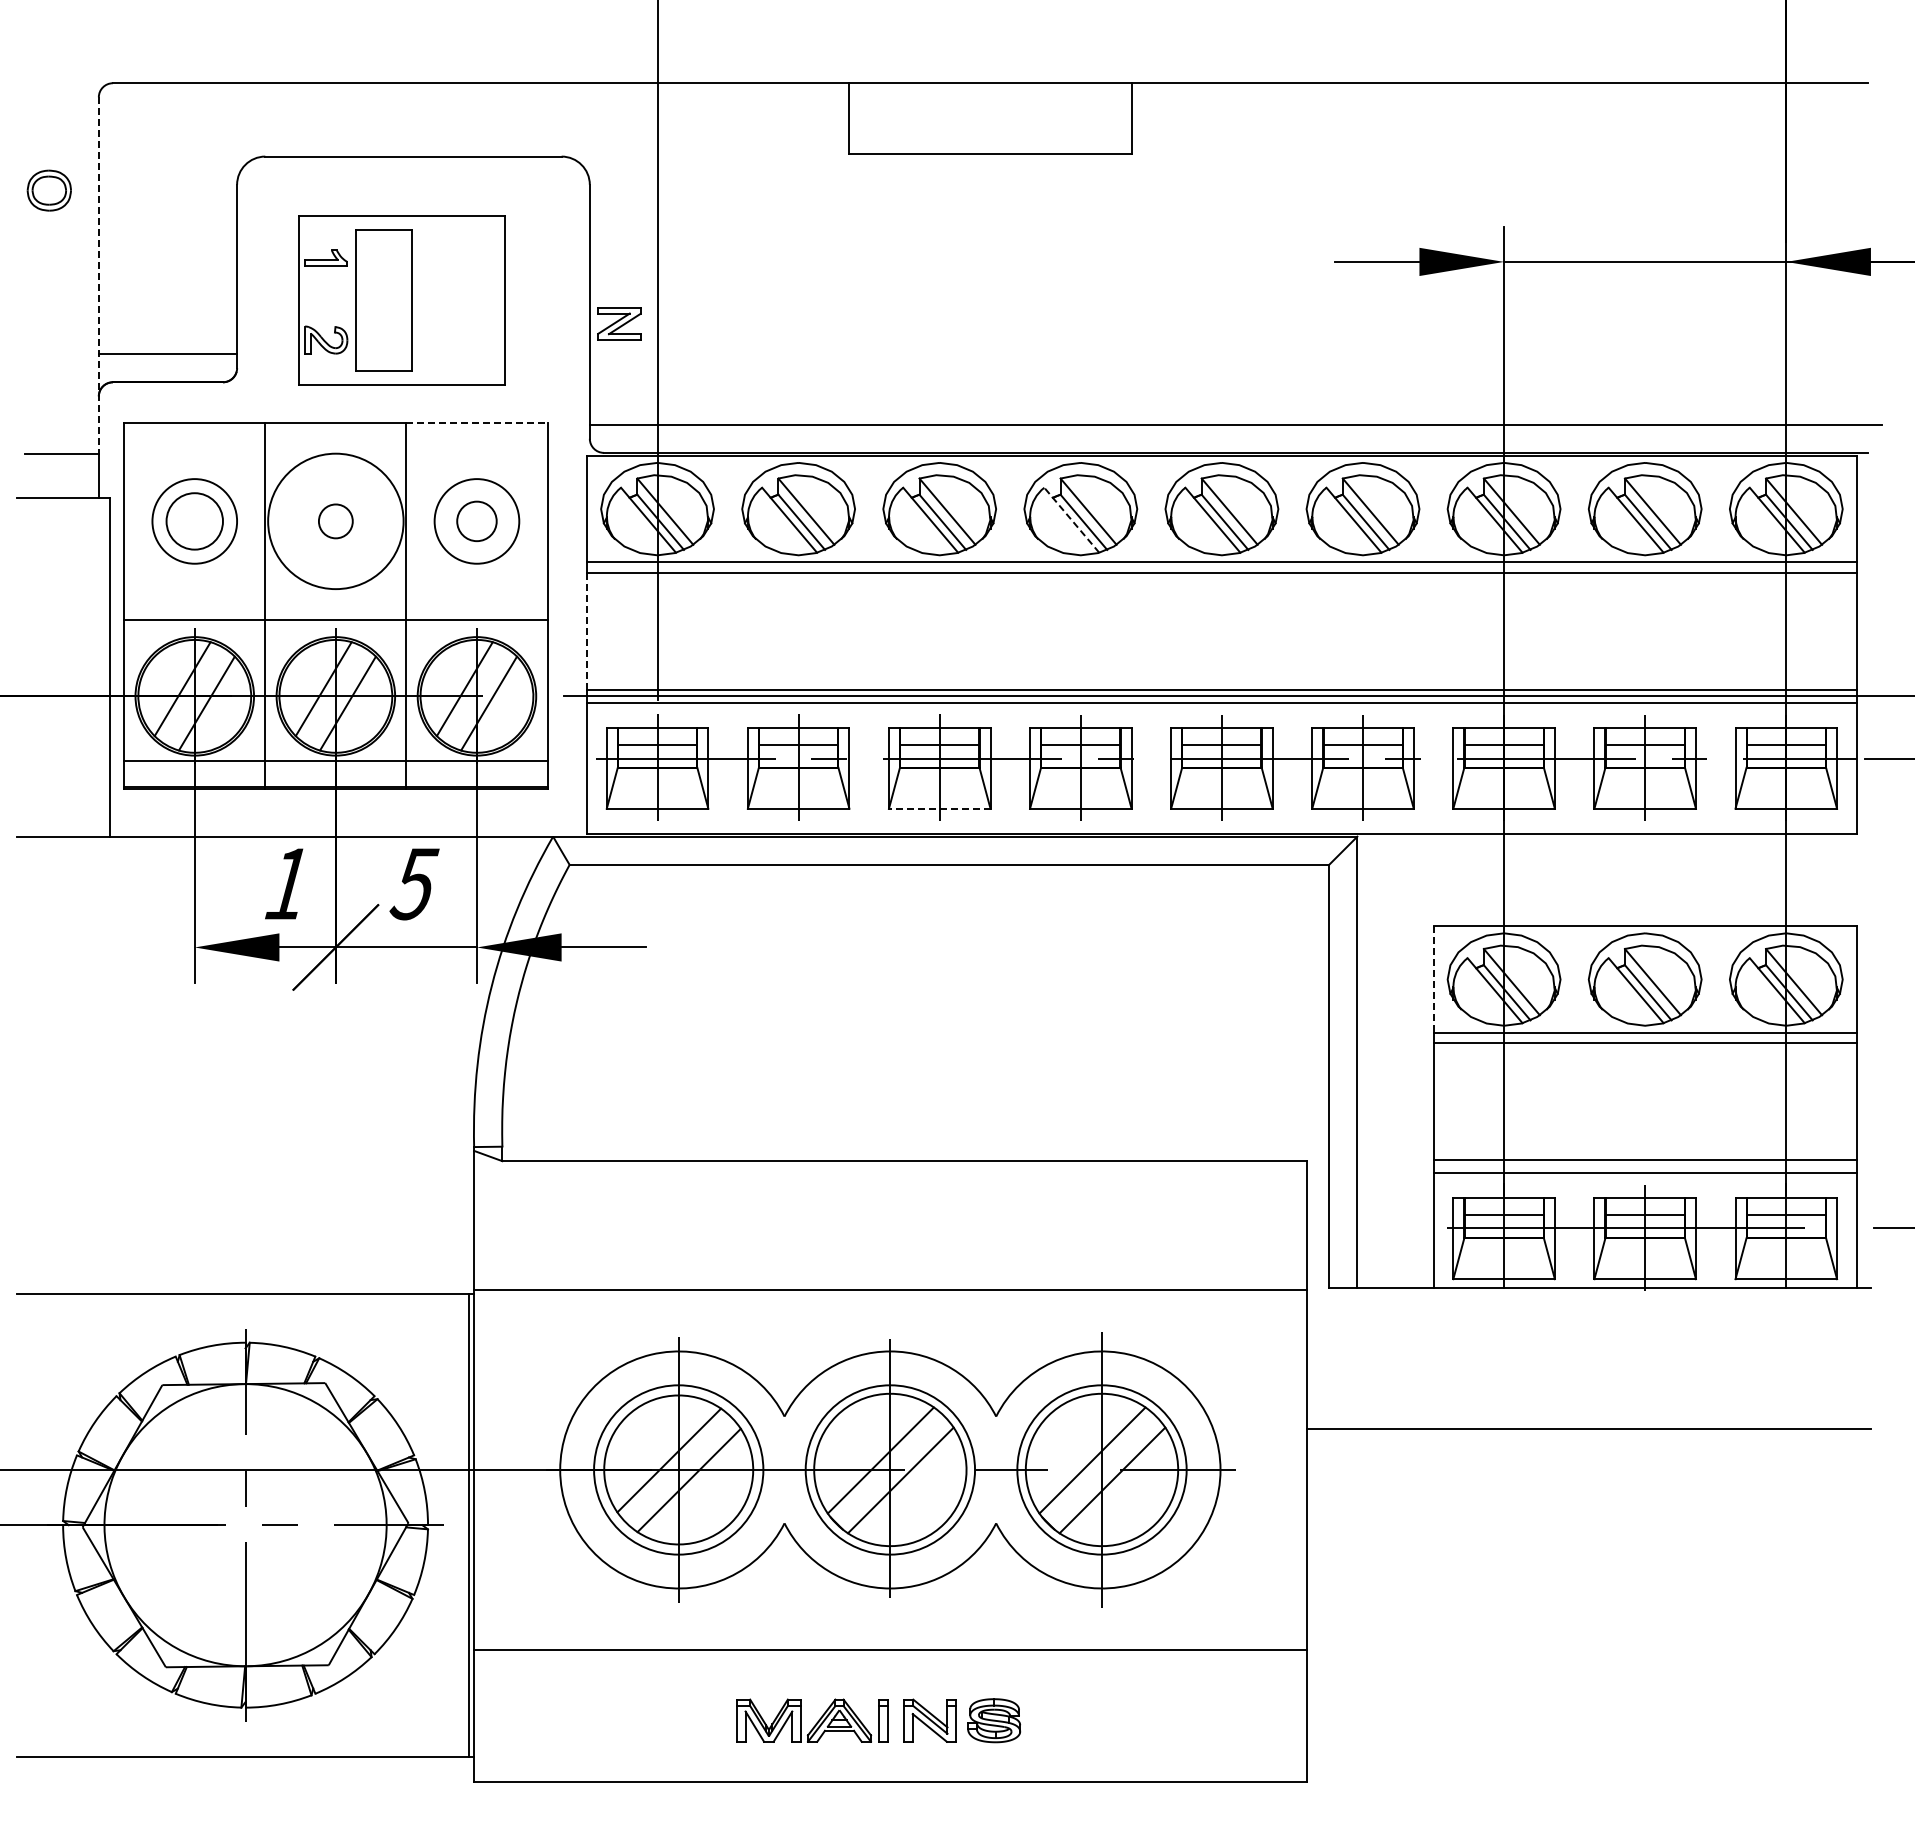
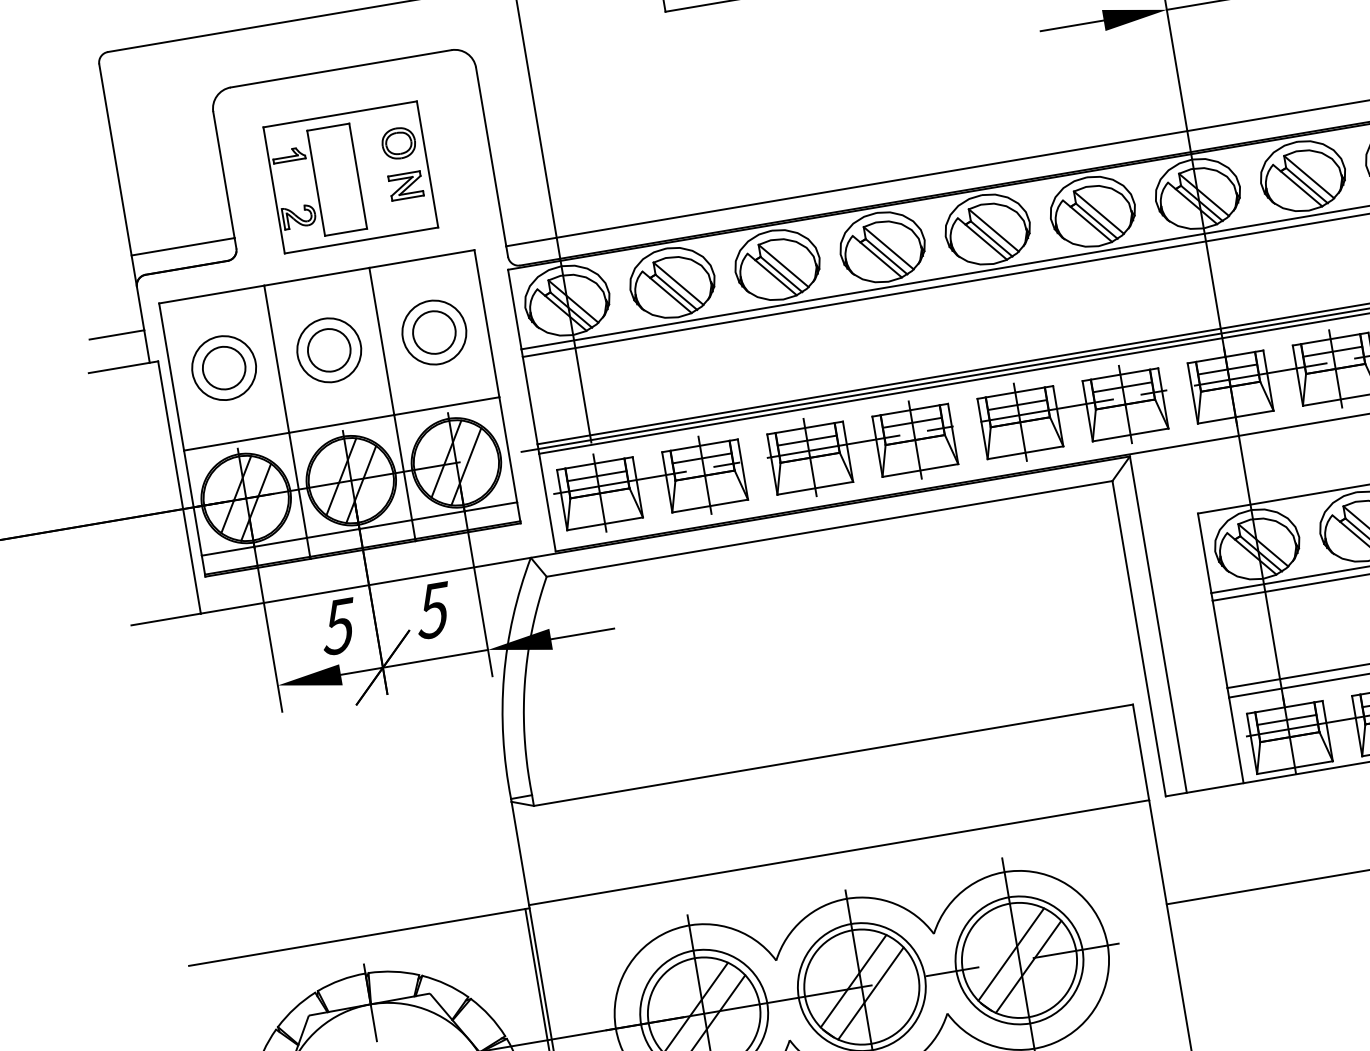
part: (48, 190) -> (398, 143), moved
line: (98, 275) -> (121, 197), dashed -> solid
part: (619, 323) -> (406, 185), moved
line: (476, 422) -> (421, 258), dashed -> solid
line: (1071, 520) -> (877, 256), dashed -> solid
circle: (335, 521) -> (329, 350), size x0.62
circle: (335, 521) -> (329, 350), size x1.67
circle: (476, 521) -> (434, 332), size x1.43
line: (587, 631) -> (530, 400), dashed -> solid
line: (939, 808) -> (815, 488), dashed -> solid
text: (287, 884) -> (338, 626), 1 -> 5
line: (1433, 980) -> (1204, 554), dashed -> solid

